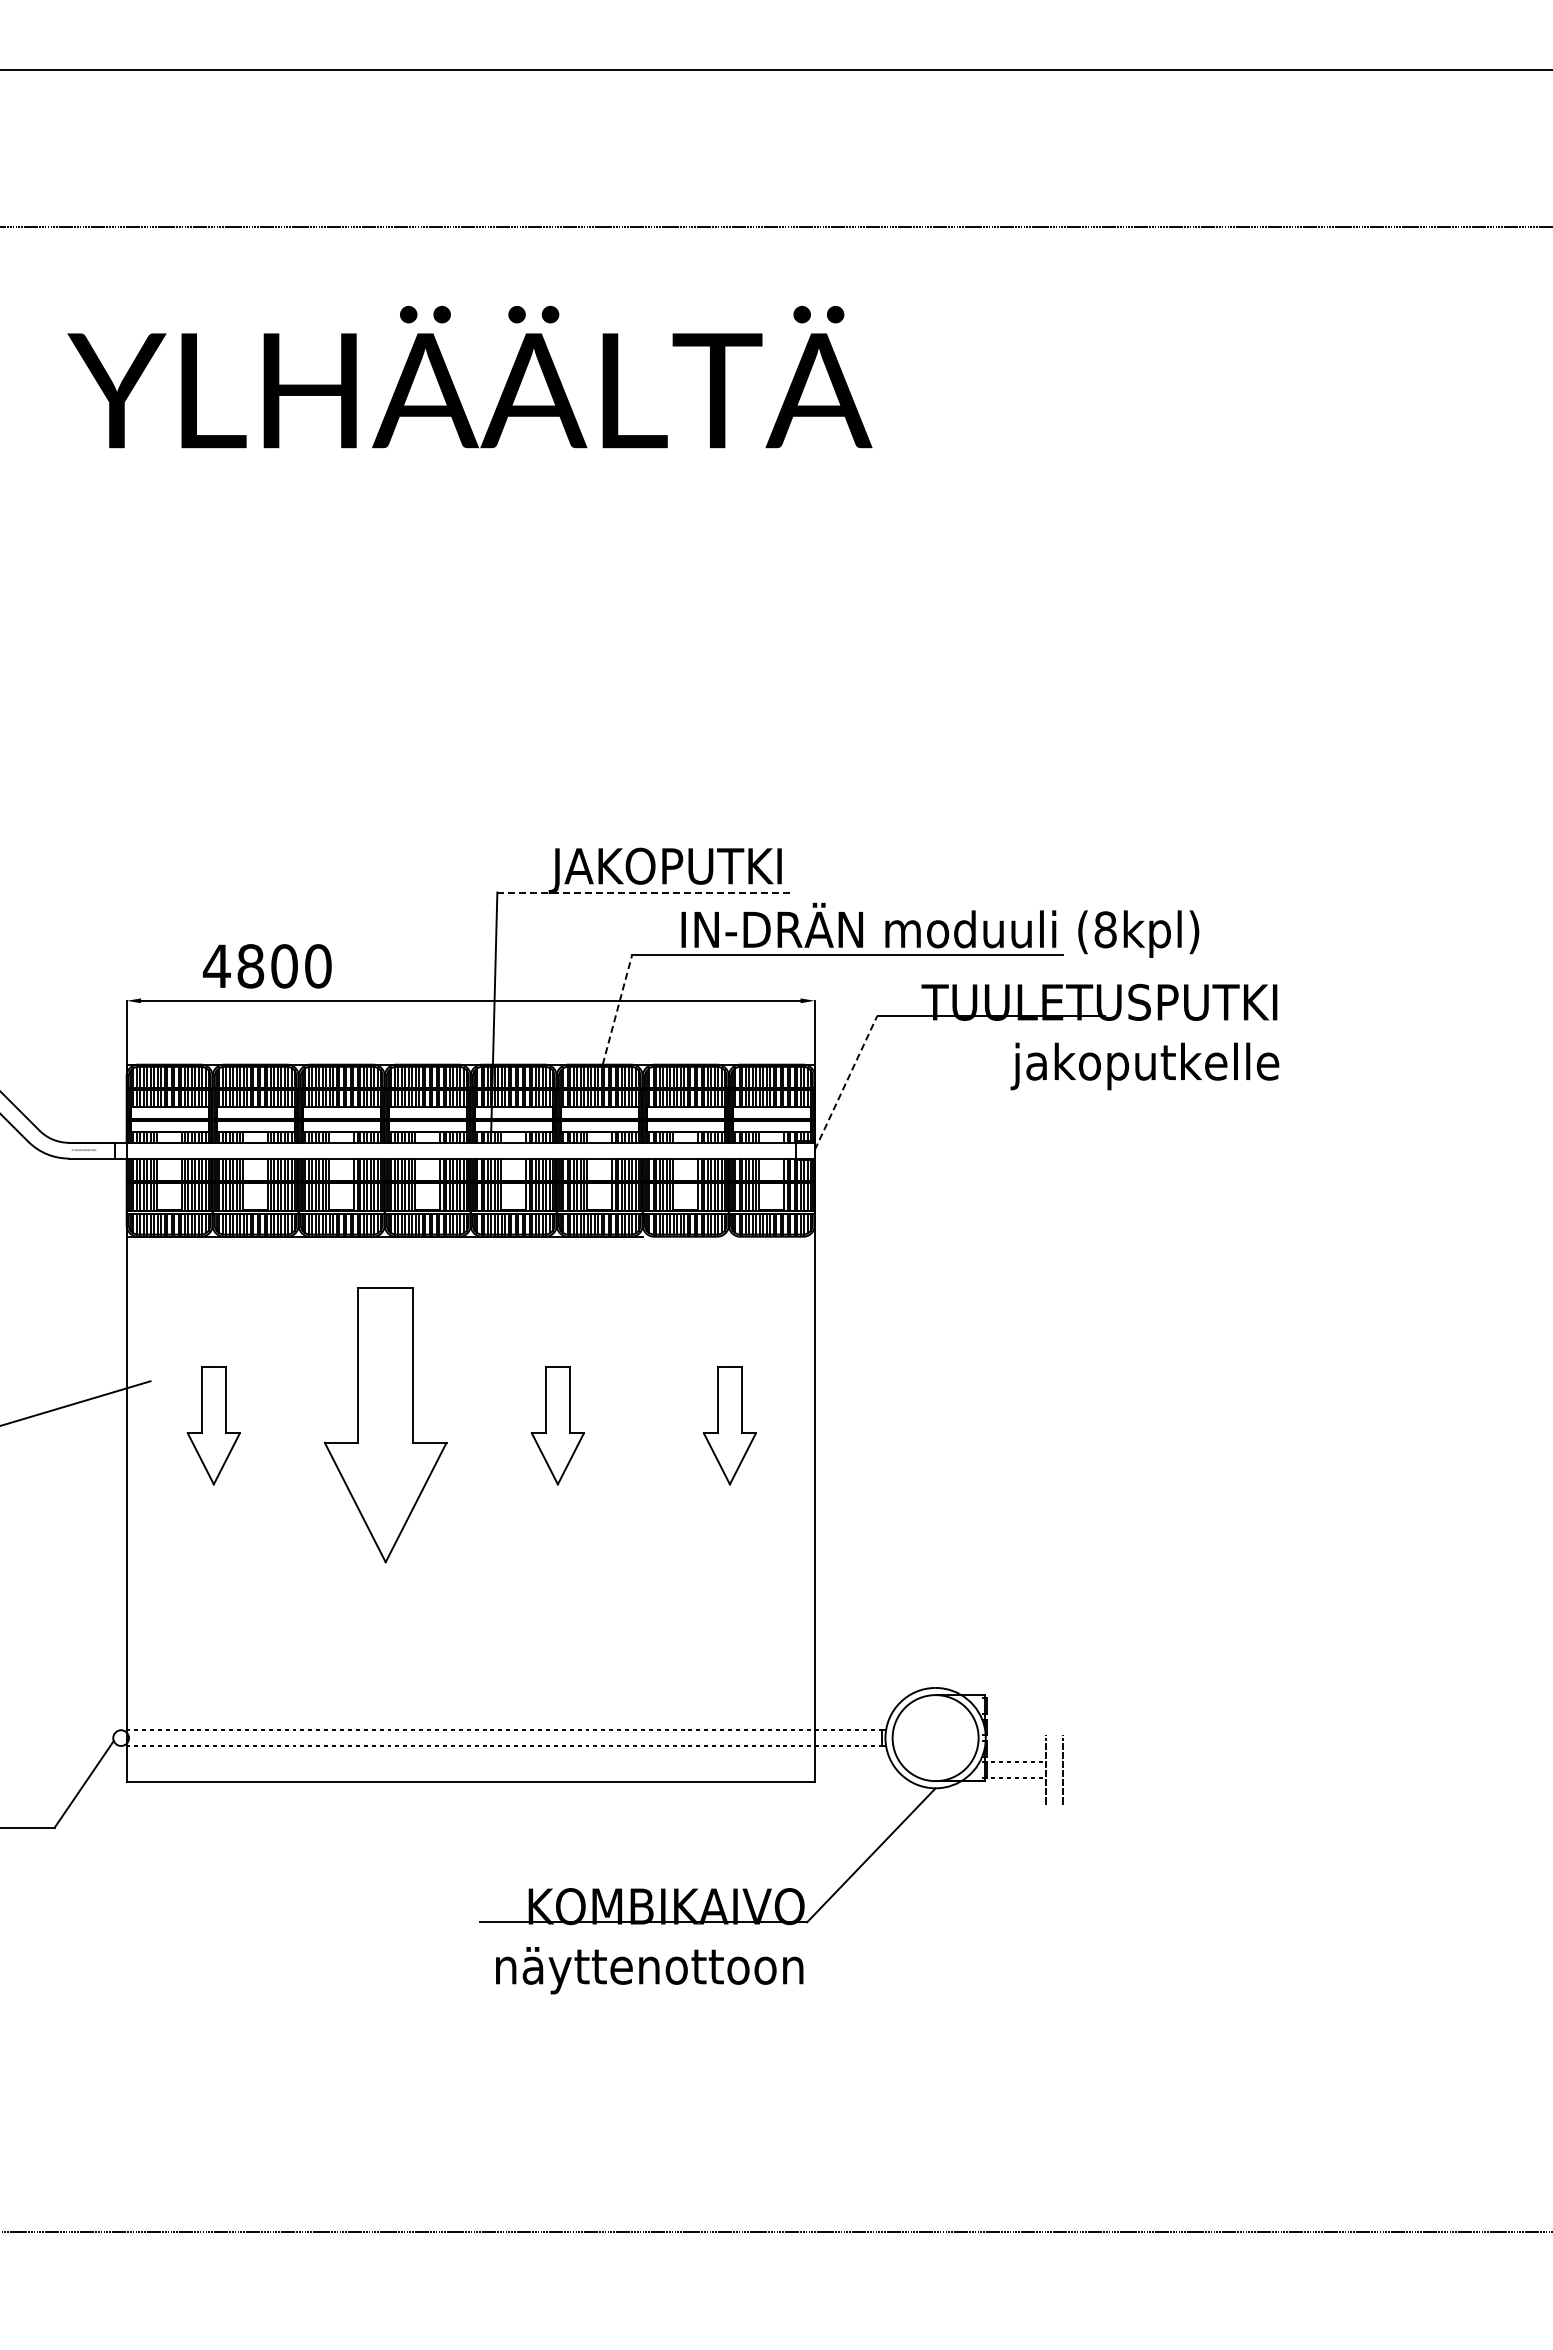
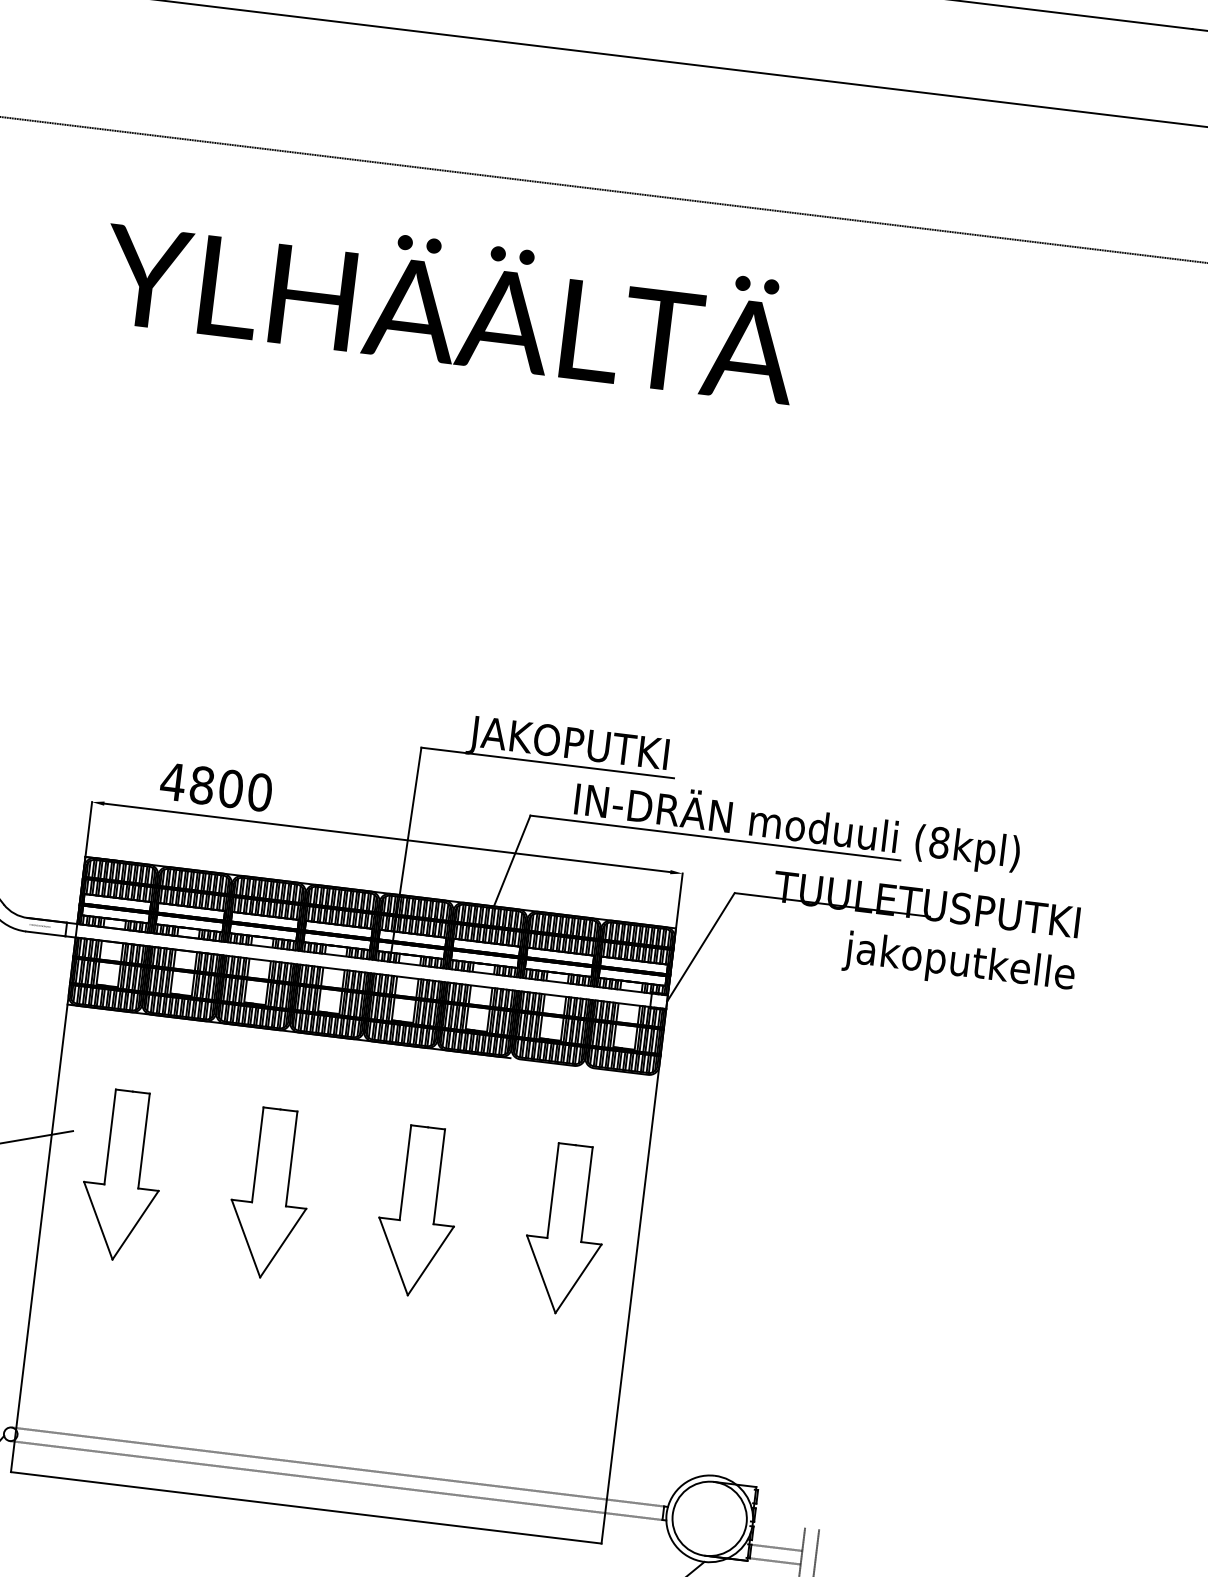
line: (645, 892) -> (548, 763), dashed -> solid
line: (617, 1010) -> (512, 861), dashed -> solid
line: (846, 1082) -> (701, 946), dashed -> solid
part: (213, 1425) -> (122, 1175), size x1.67
part: (385, 1425) -> (270, 1193), size x0.71
part: (557, 1425) -> (417, 1211), size x1.67
part: (729, 1425) -> (565, 1229), size x1.67

